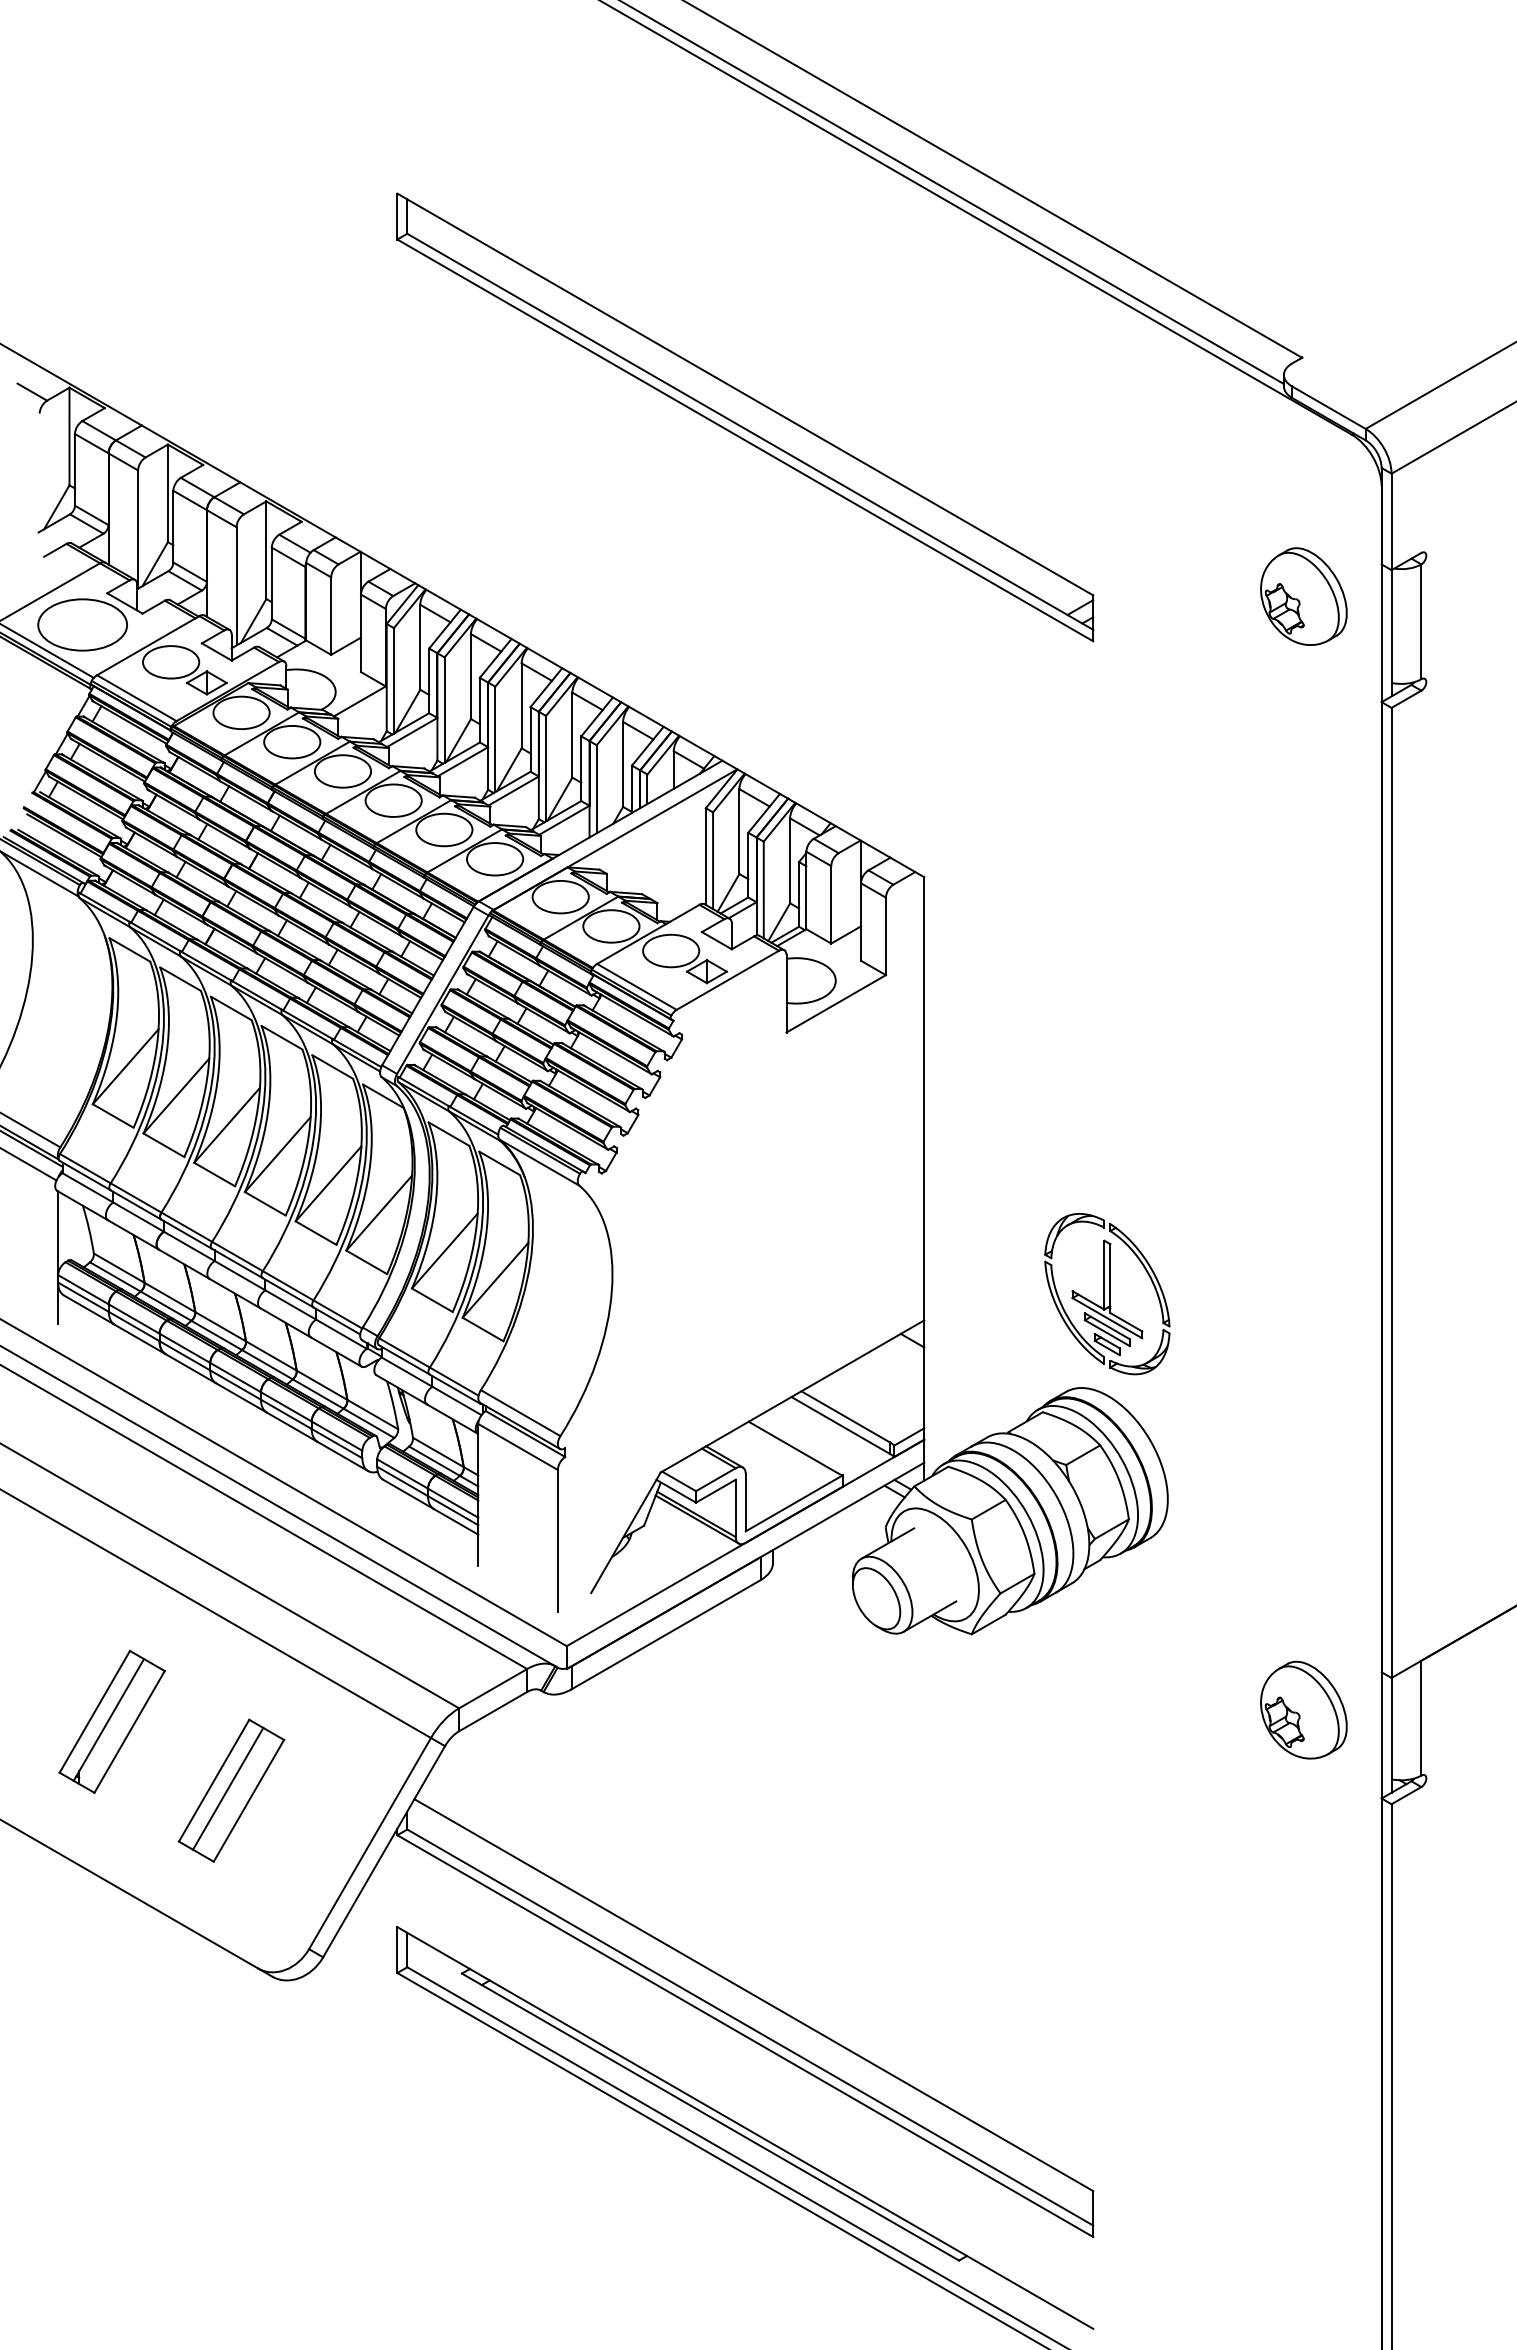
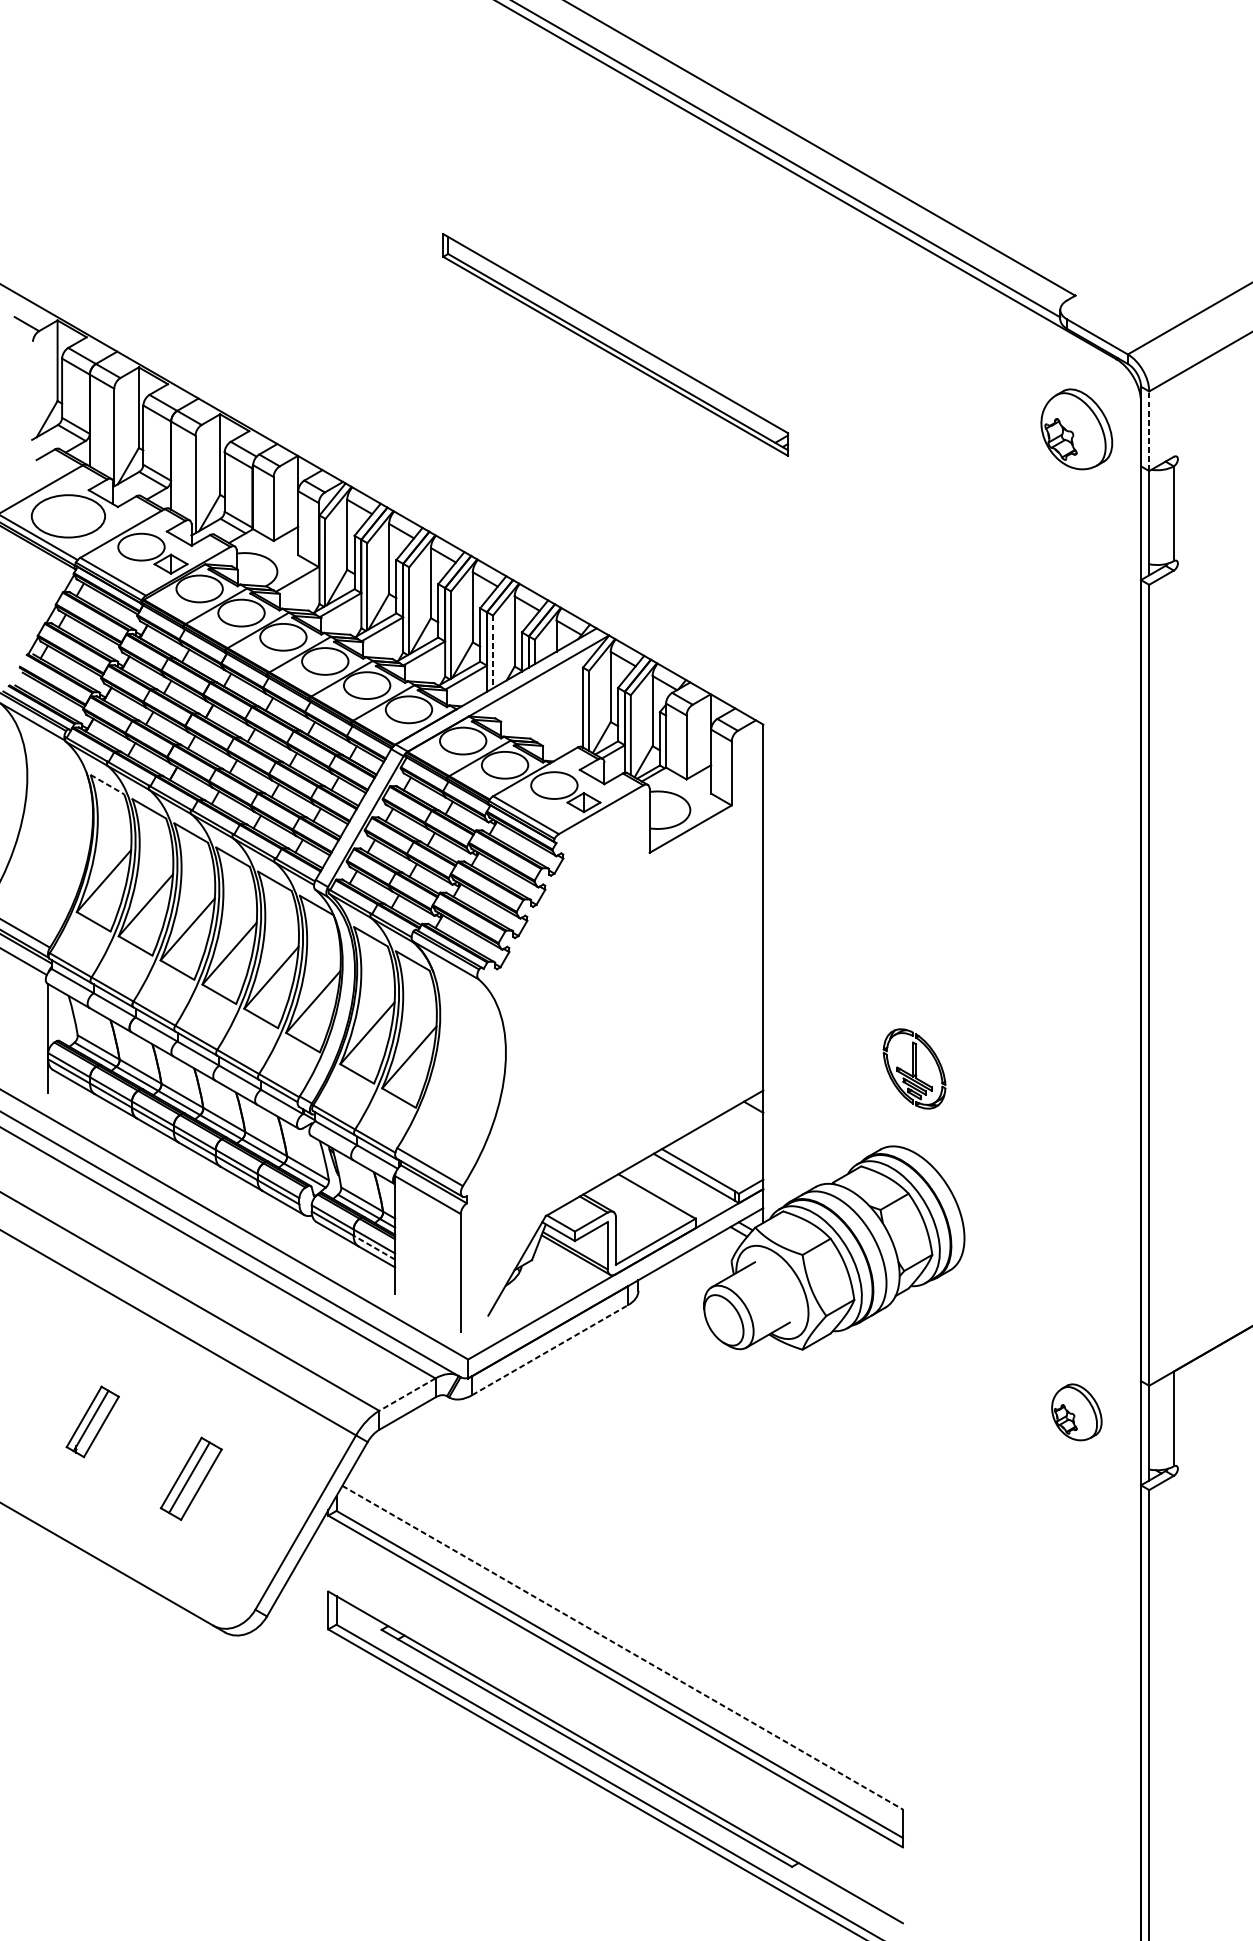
part: (745, 417) -> (615, 345), size x0.6
line: (1391, 521) -> (1149, 430), solid -> dashed
part: (1303, 596) -> (1076, 429), moved
line: (596, 789) -> (492, 652), solid -> dashed
line: (129, 949) -> (107, 784), solid -> dashed
part: (1107, 1294) -> (914, 1069), size x0.6
line: (452, 1510) -> (373, 1247), solid -> dashed
line: (666, 1634) -> (550, 1349), solid -> dashed
line: (492, 1688) -> (406, 1394), solid -> dashed
part: (1303, 1709) -> (1076, 1411), size x0.7
part: (111, 1721) -> (92, 1421), size x0.6
part: (231, 1790) -> (191, 1478), size x0.7
line: (753, 1995) -> (622, 1647), solid -> dashed

